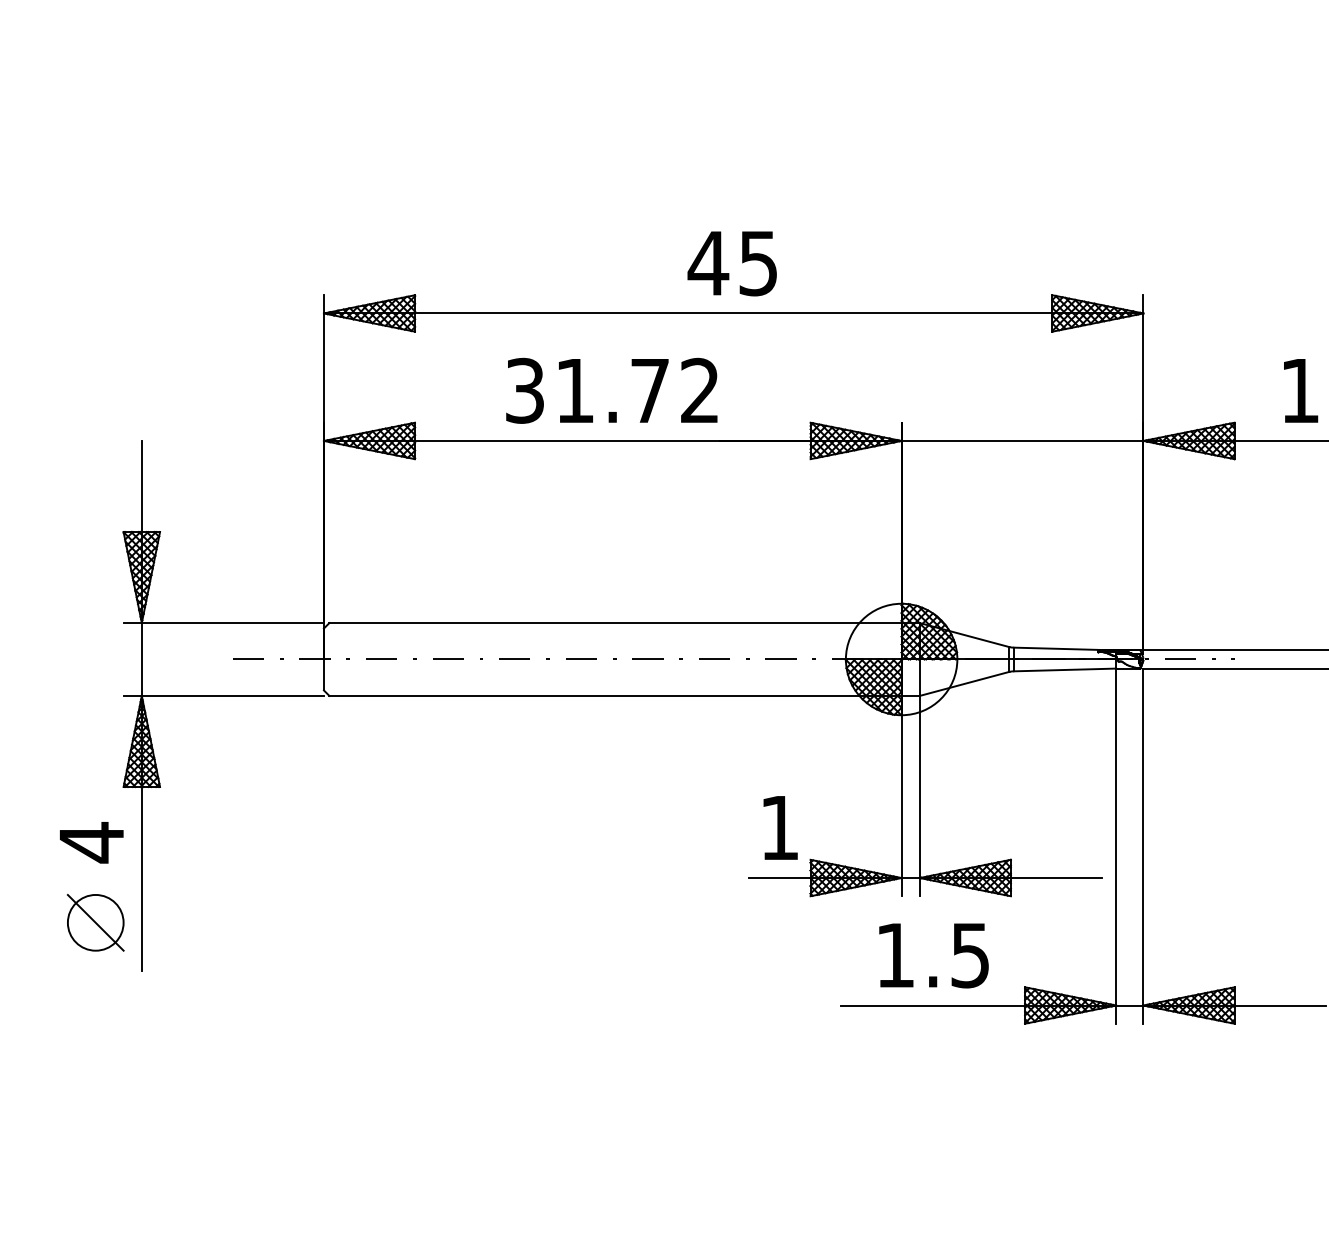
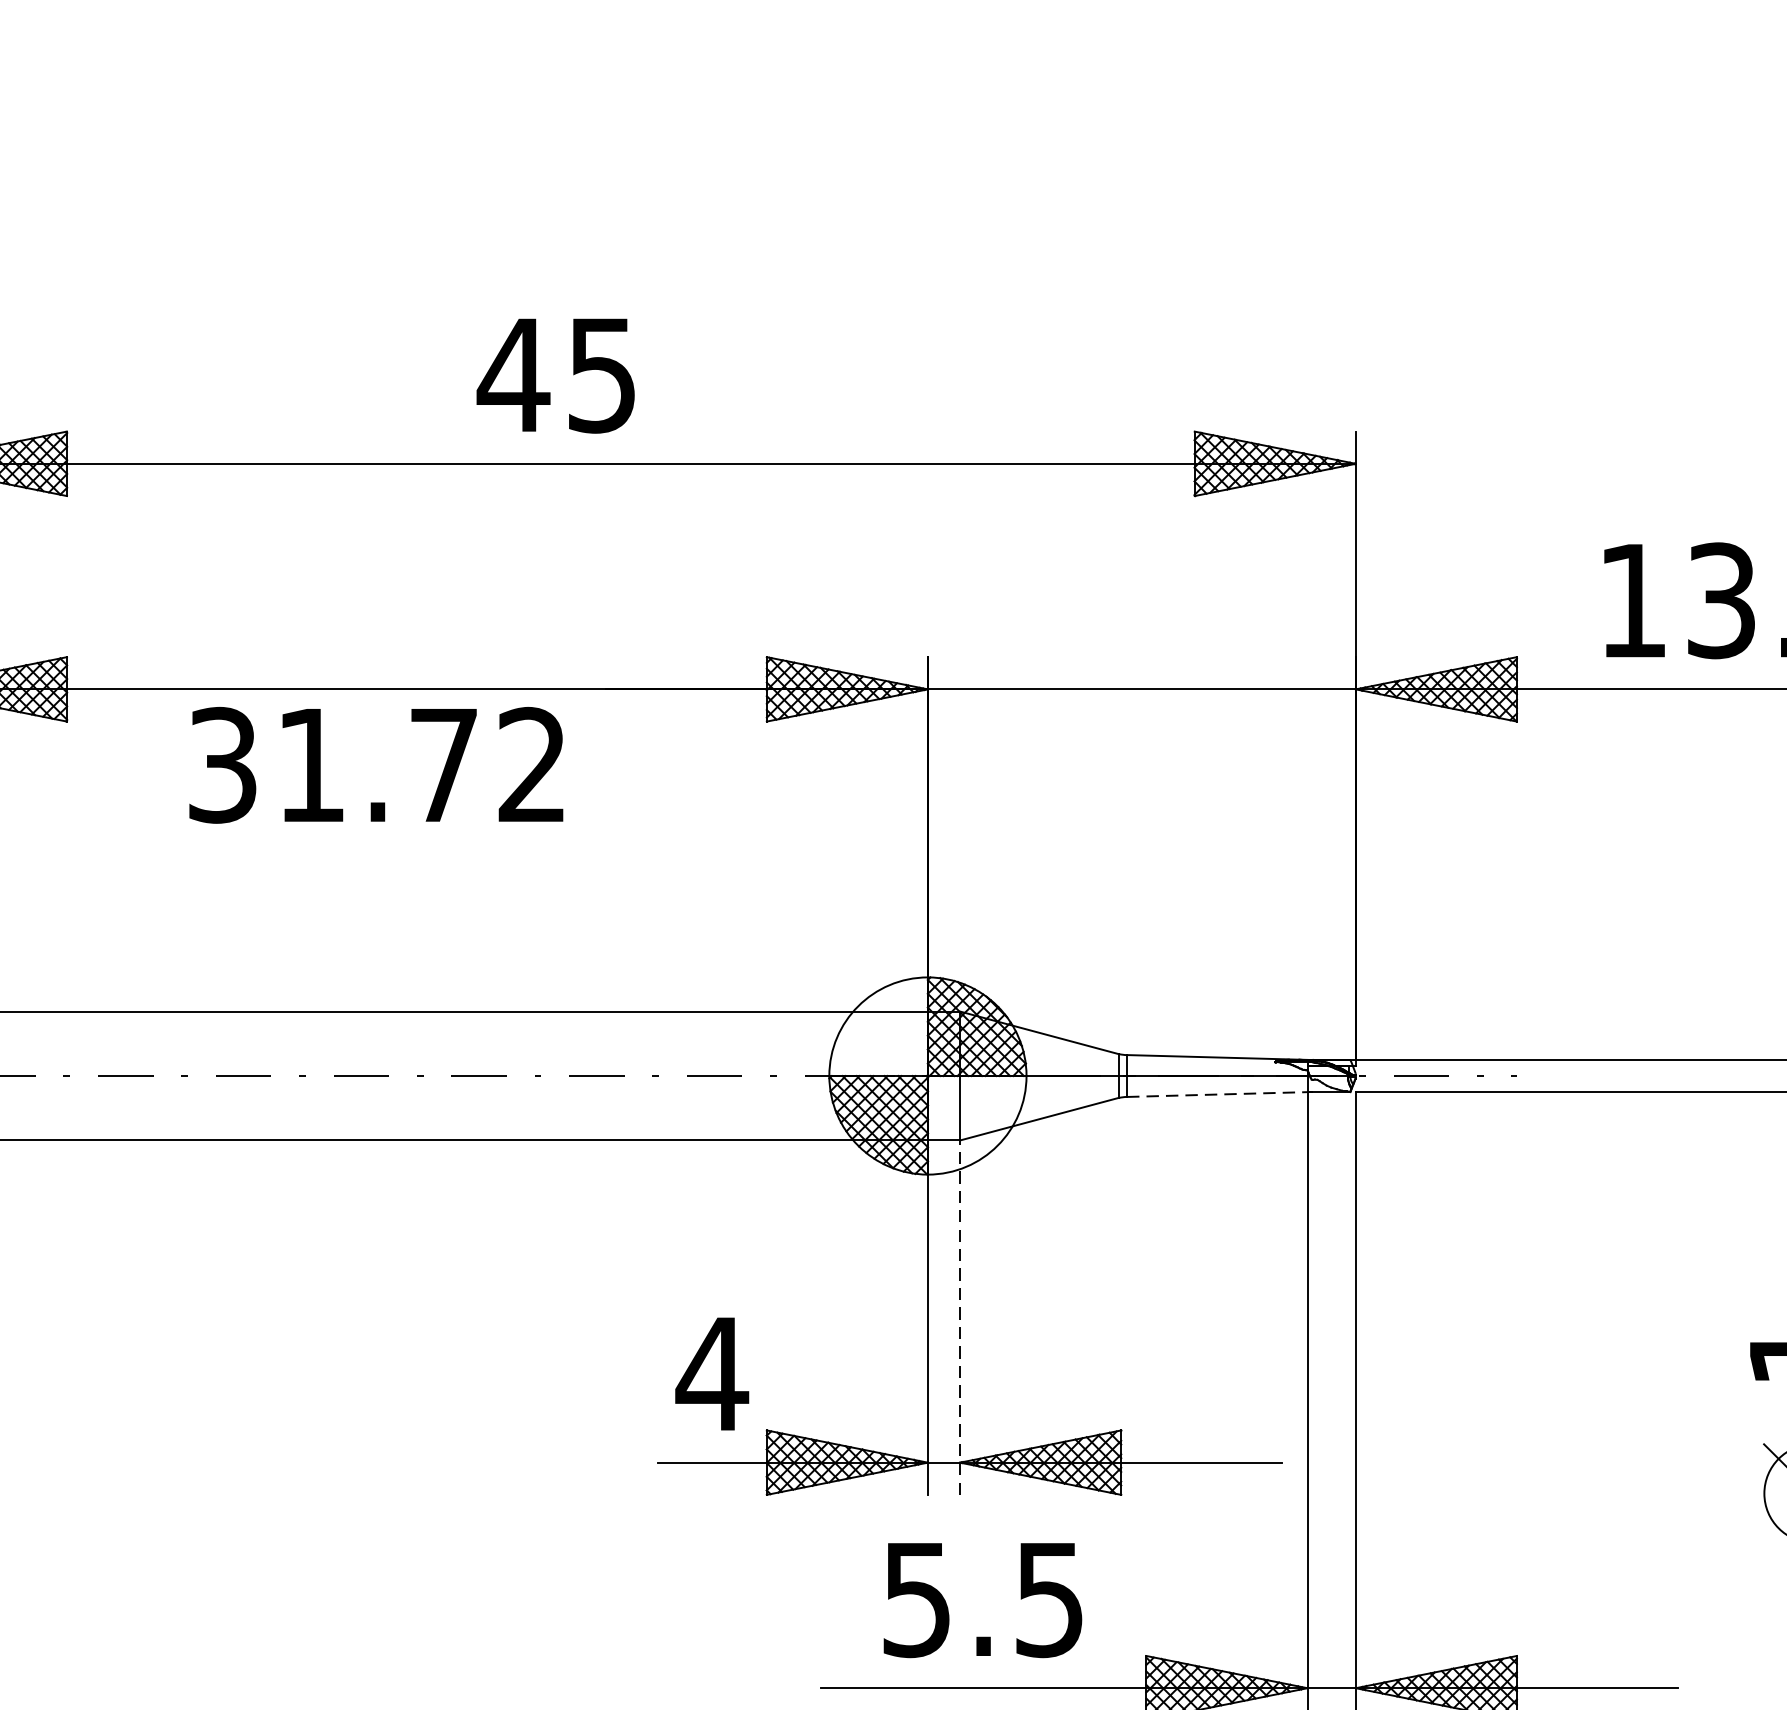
text: (731, 263) -> (554, 375), moved
text: (611, 390) -> (375, 764), moved
line: (1065, 669) -> (1217, 1093), solid -> dashed
line: (919, 795) -> (959, 1316), solid -> dashed
text: (779, 827) -> (711, 1373), 1 -> 4
text: (894, 955) -> (915, 1599), 1.5 -> 5.5

